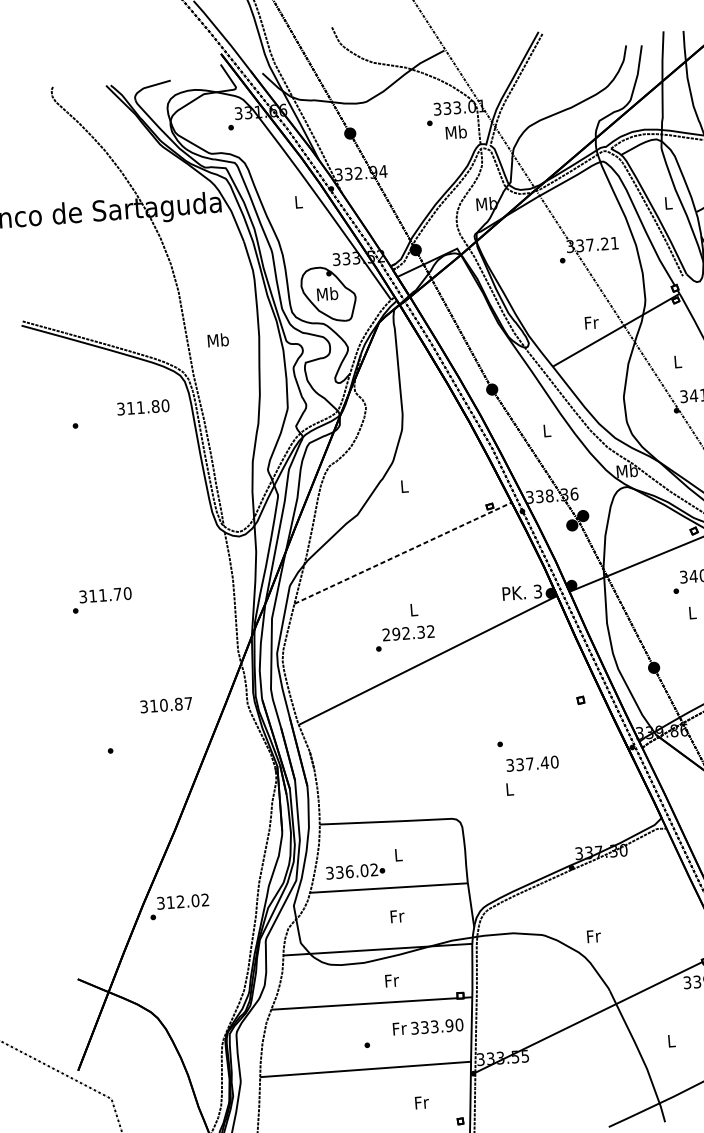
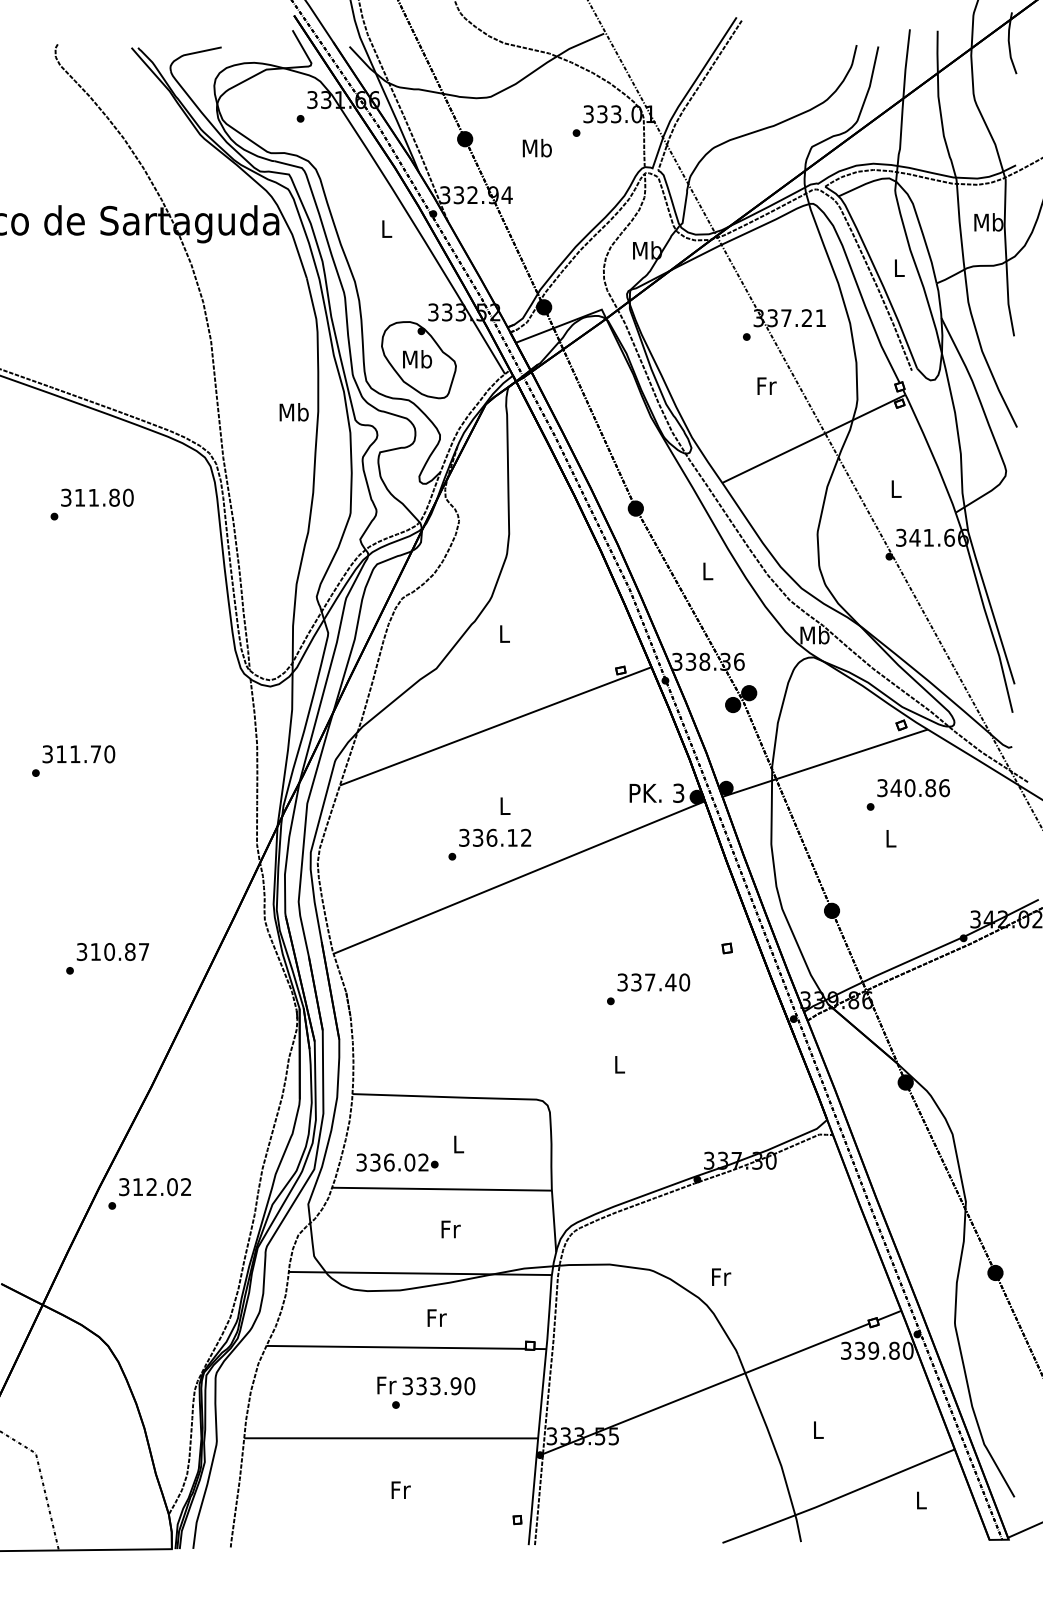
text: (455, 132) -> (536, 148), moved
text: (591, 322) -> (766, 385), moved
text: (217, 340) -> (293, 412), moved
text: (143, 407) -> (97, 497), moved
line: (402, 553) -> (495, 726), dashed -> solid
text: (403, 633) -> (488, 837), 292.32 -> 336.12
text: (165, 704) -> (112, 951), moved
text: (532, 763) -> (653, 982), moved
text: (428, 1026) -> (426, 1385), moved
text: (421, 1102) -> (400, 1489), moved

